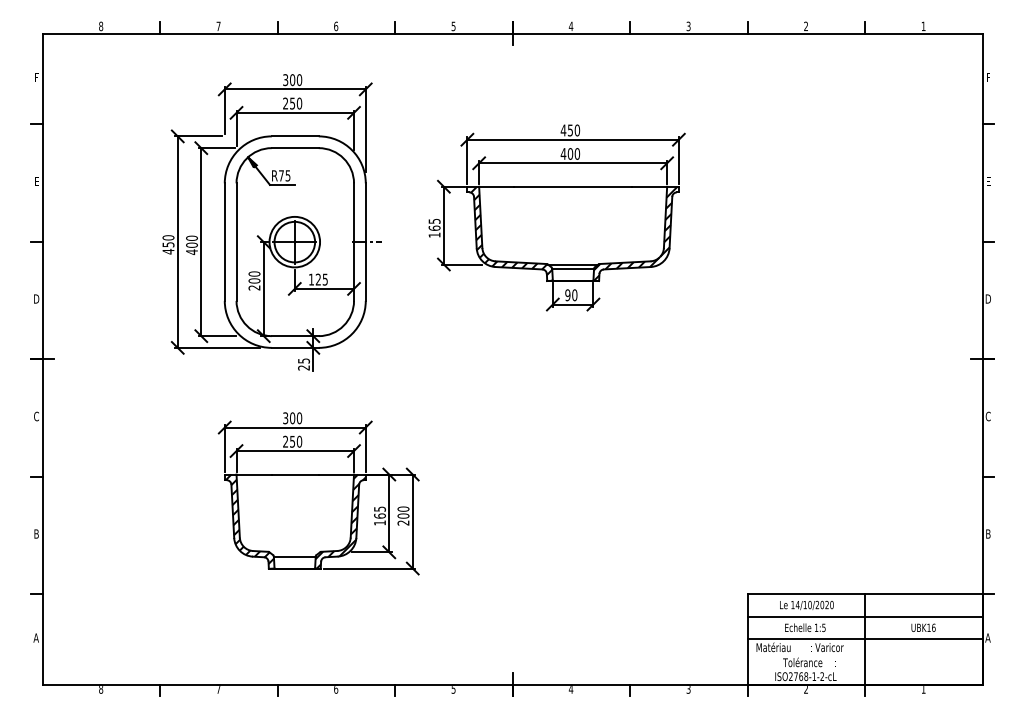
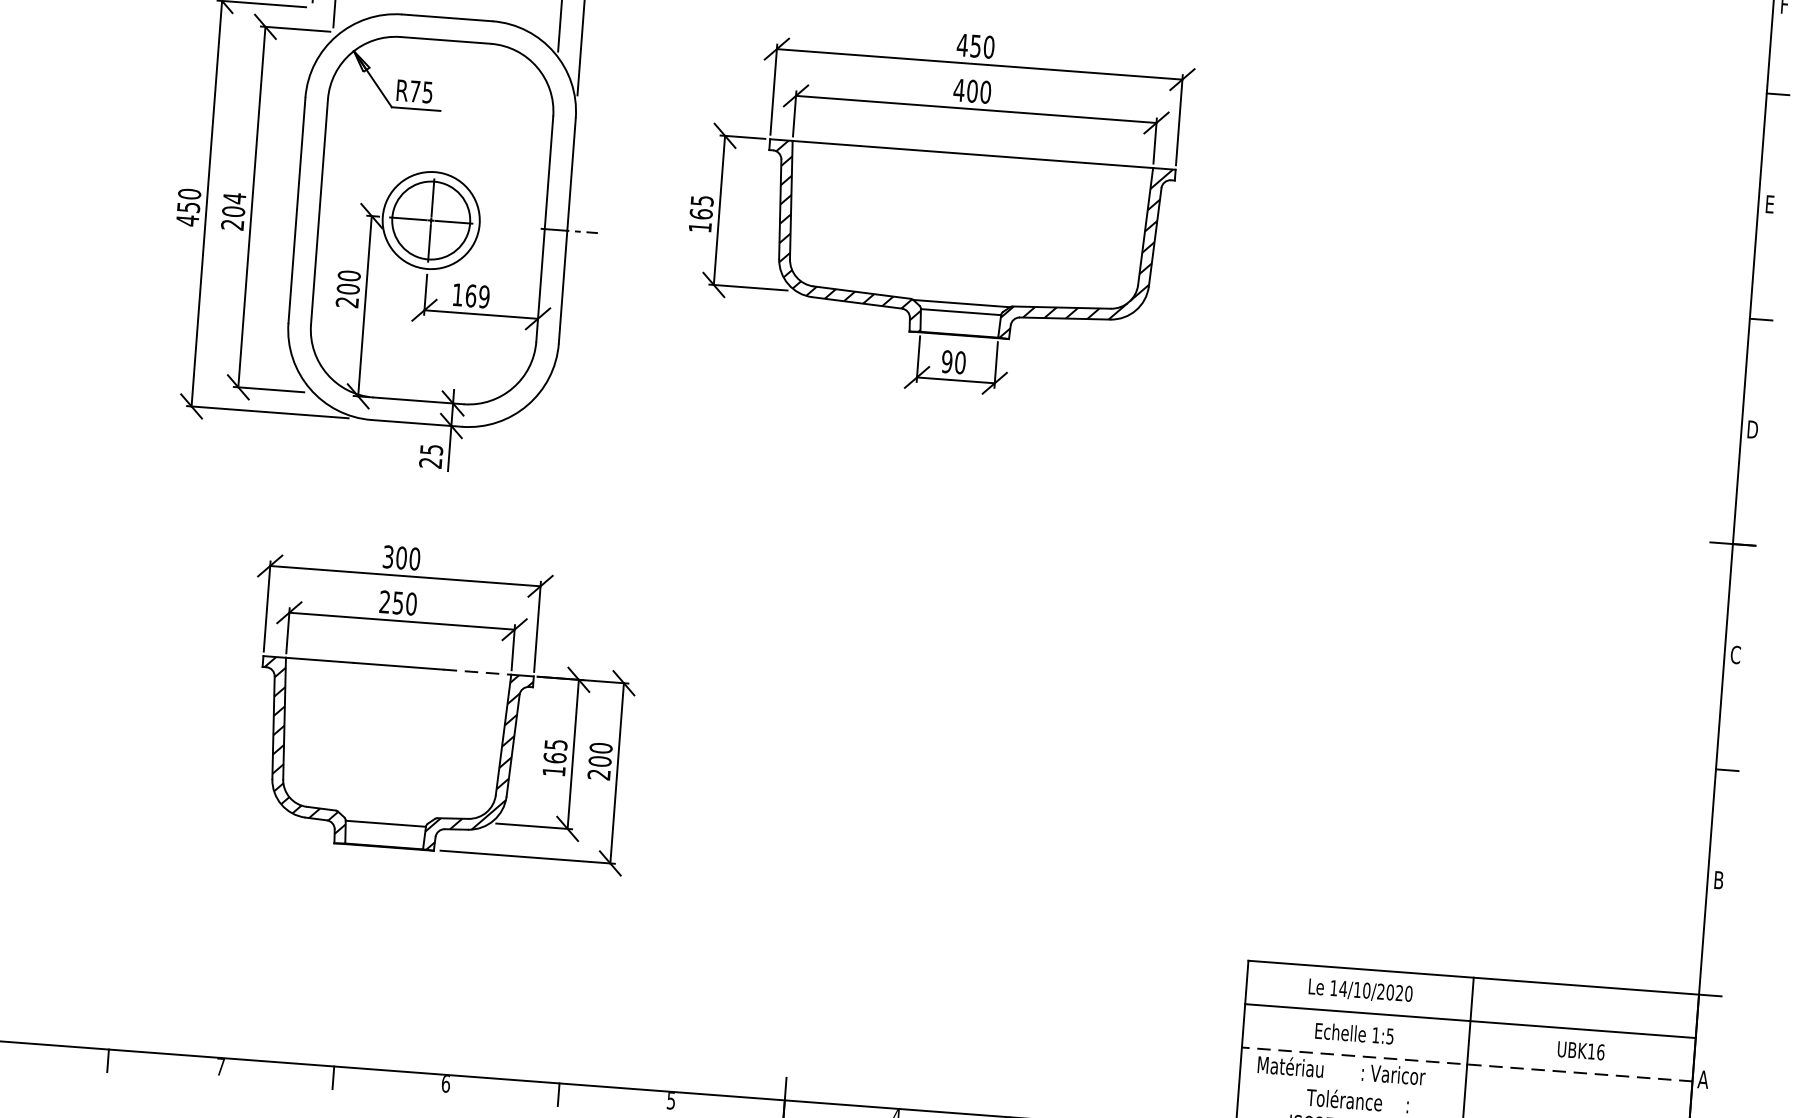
text: (191, 245) -> (232, 212), 400 -> 204
text: (321, 279) -> (477, 296), 125 -> 169
line: (336, 474) -> (477, 672), solid -> dashed
line: (864, 639) -> (1466, 1064), solid -> dashed

